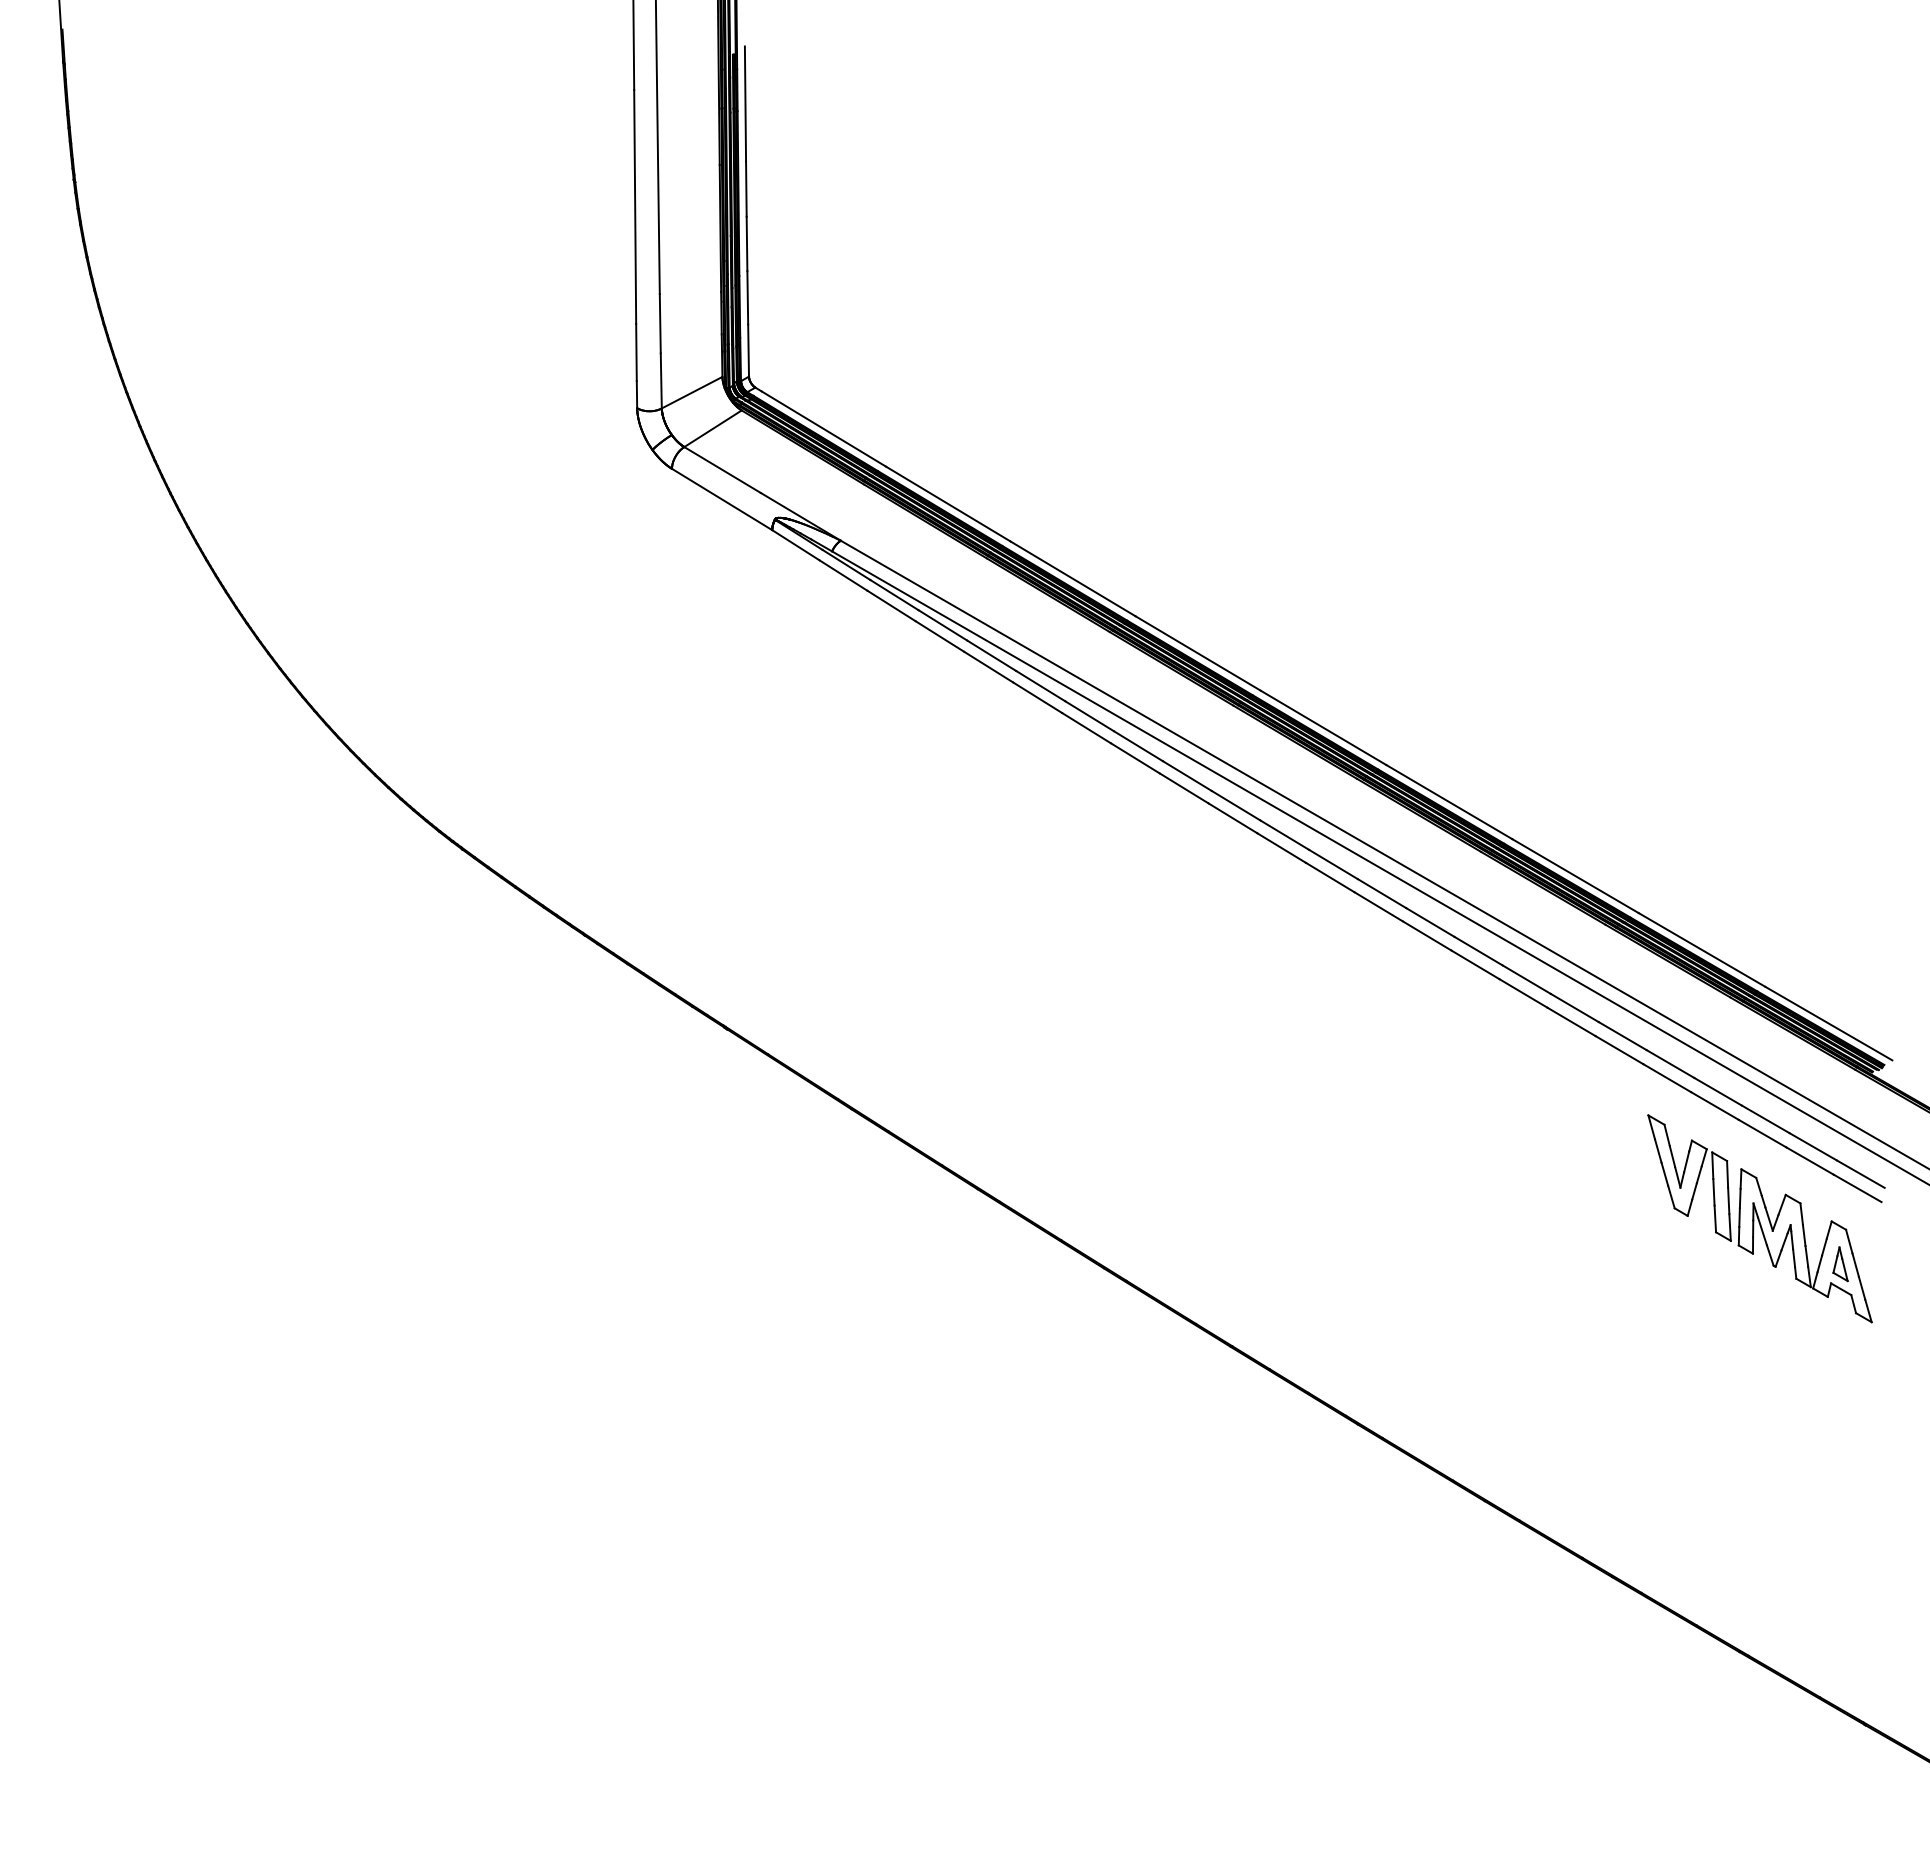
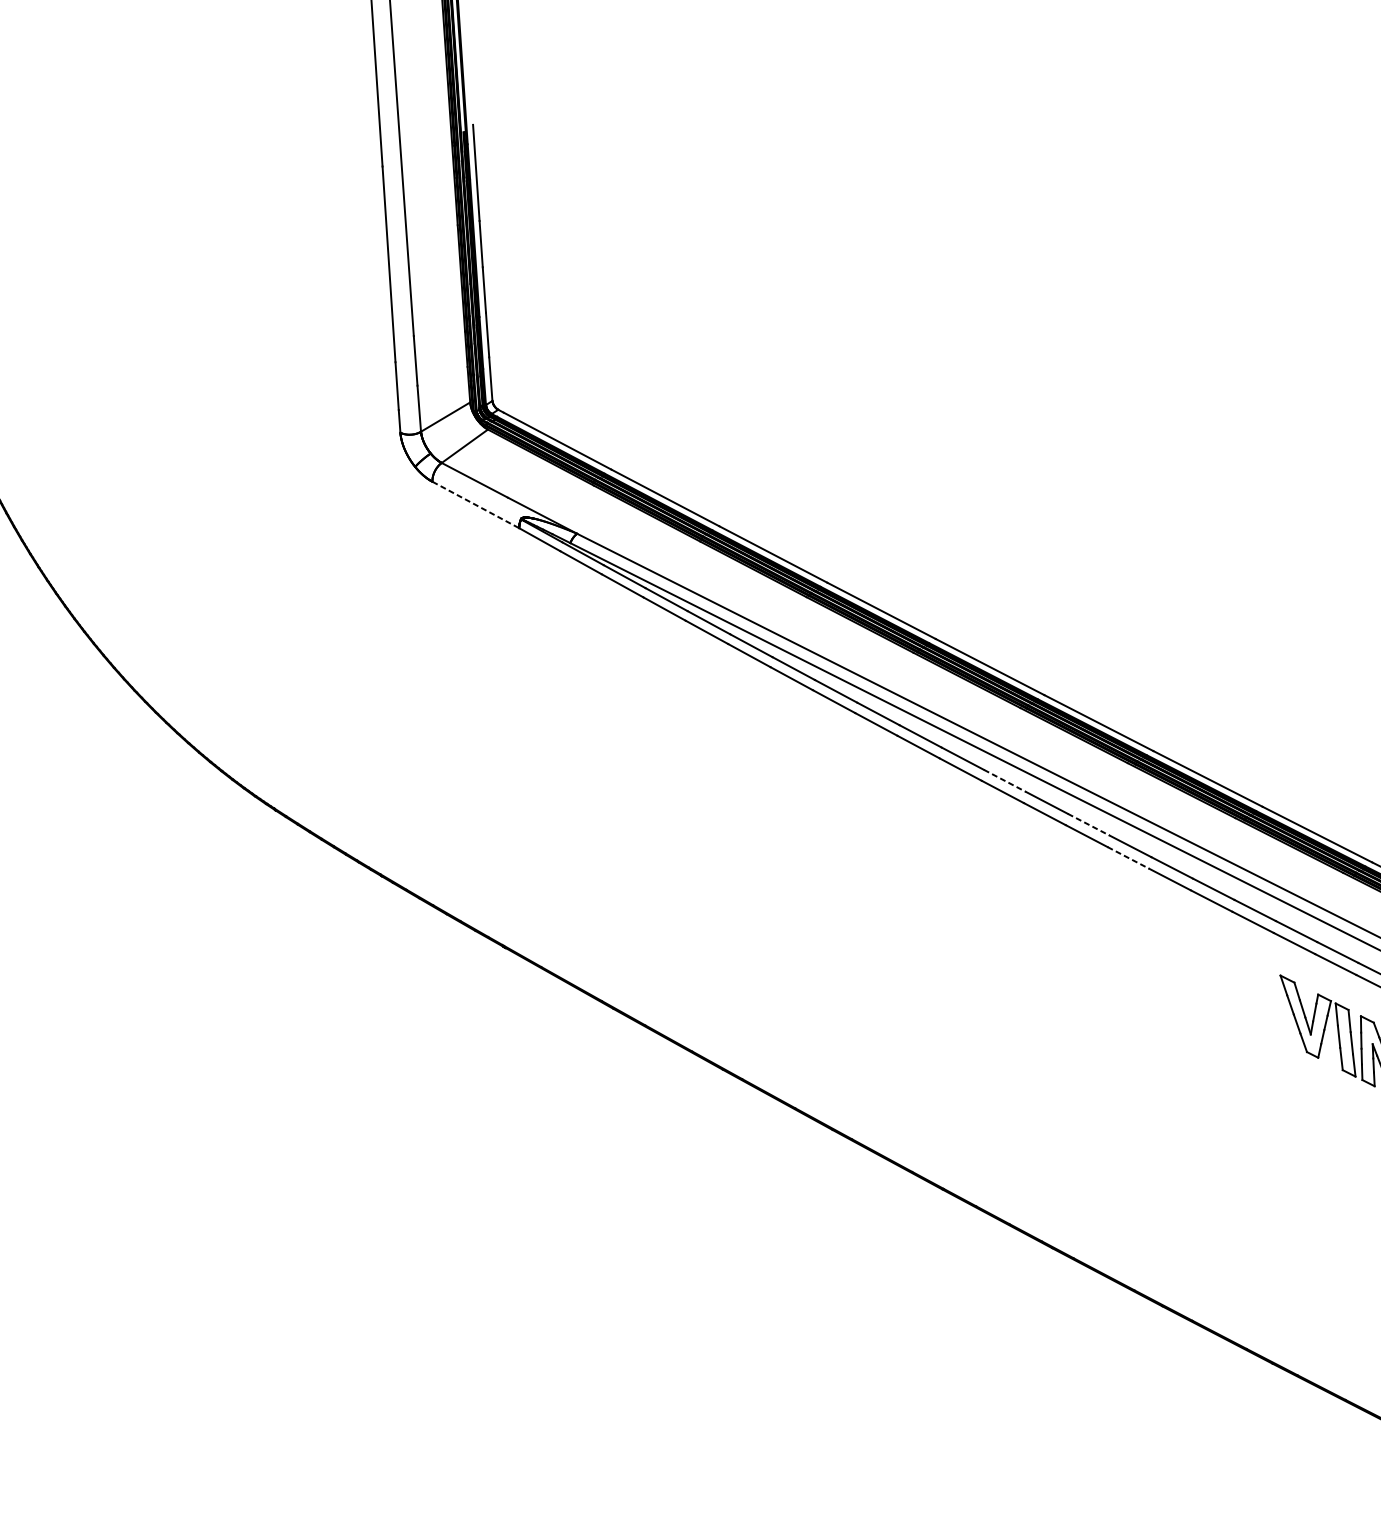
line: (722, 499) -> (476, 504), solid -> dashed
line: (1333, 864) -> (1004, 780), solid -> dashed
line: (1430, 922) -> (1088, 824), solid -> dashed
line: (1475, 965) -> (1128, 858), solid -> dashed

